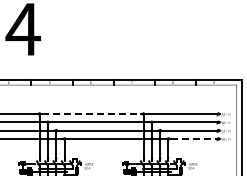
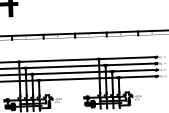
line: (92, 114) -> (59, 60), dashed -> solid
line: (194, 138) -> (138, 76), dashed -> solid

